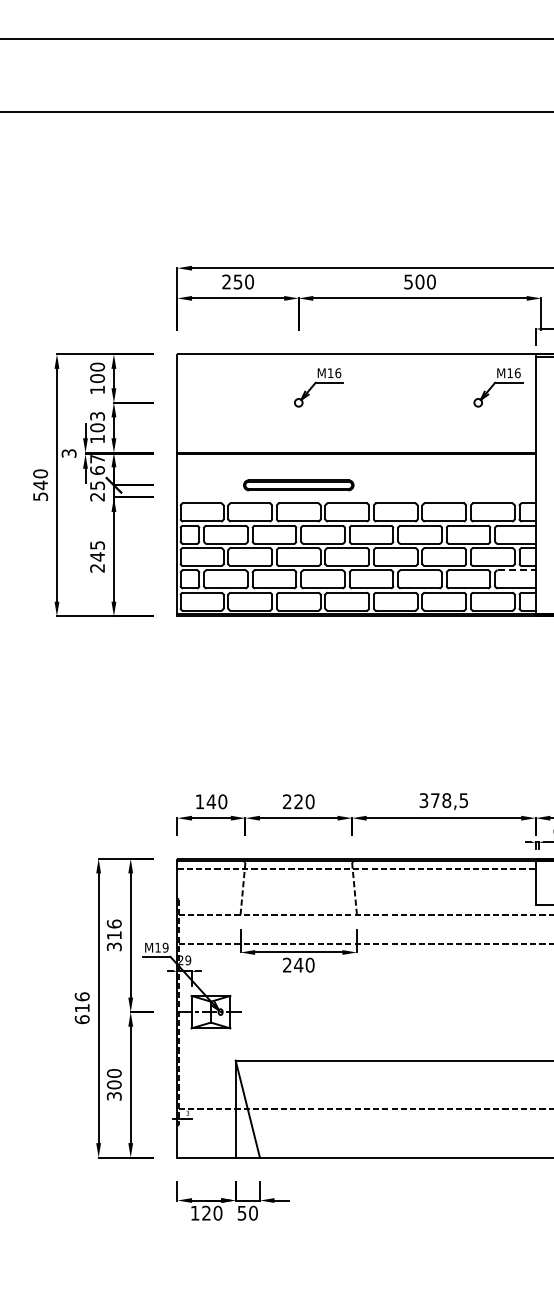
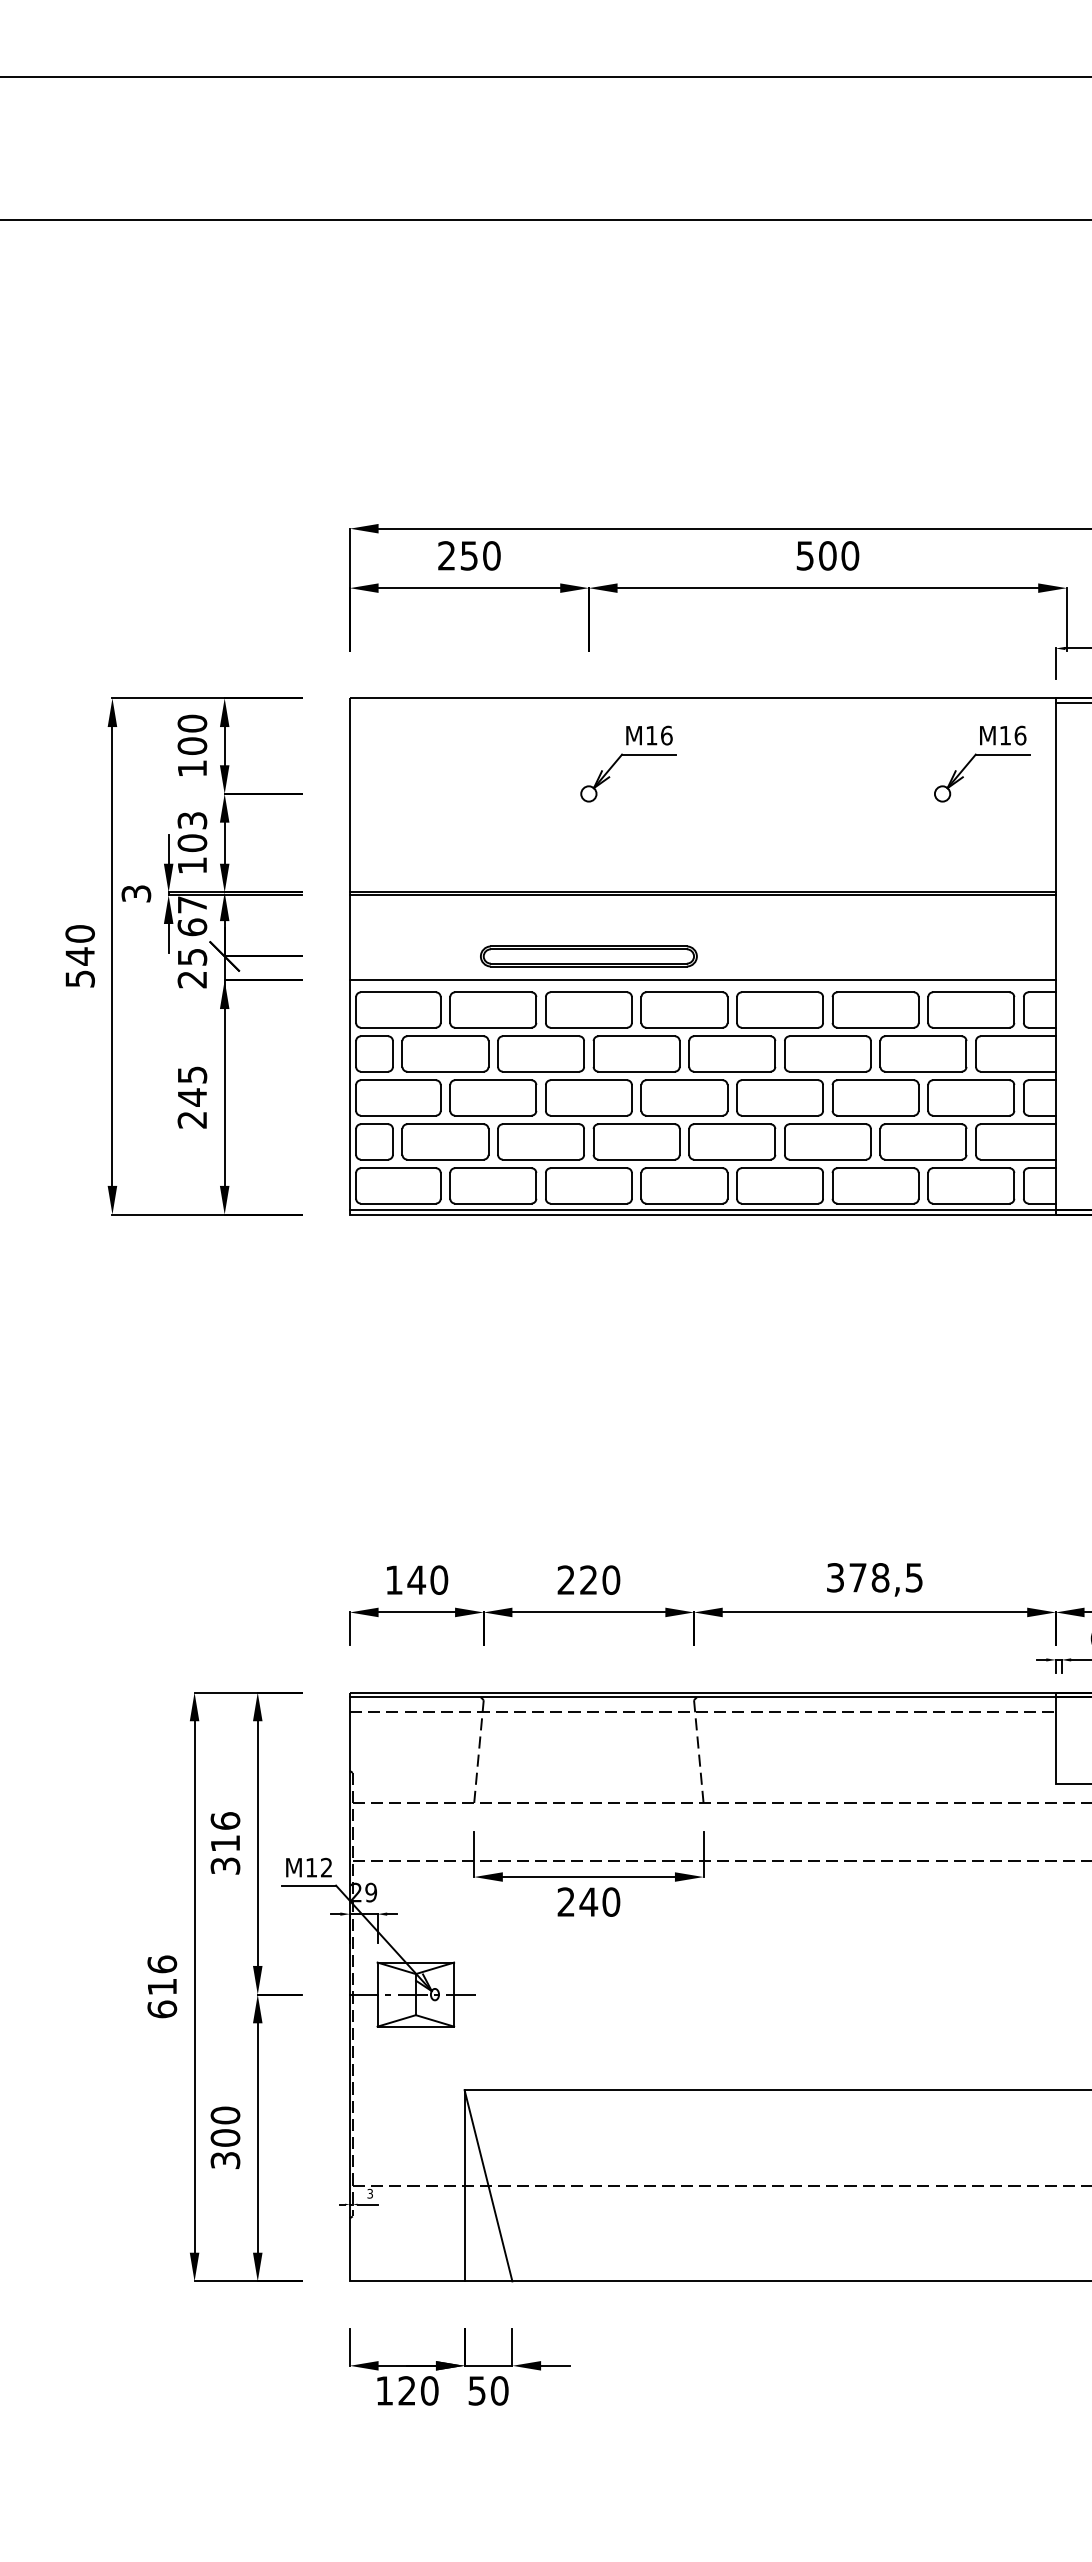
line: (356, 497) -> (702, 980), added
line: (517, 570) -> (1019, 1124), dashed -> solid
text: (165, 947) -> (326, 1867), M19 -> M12

